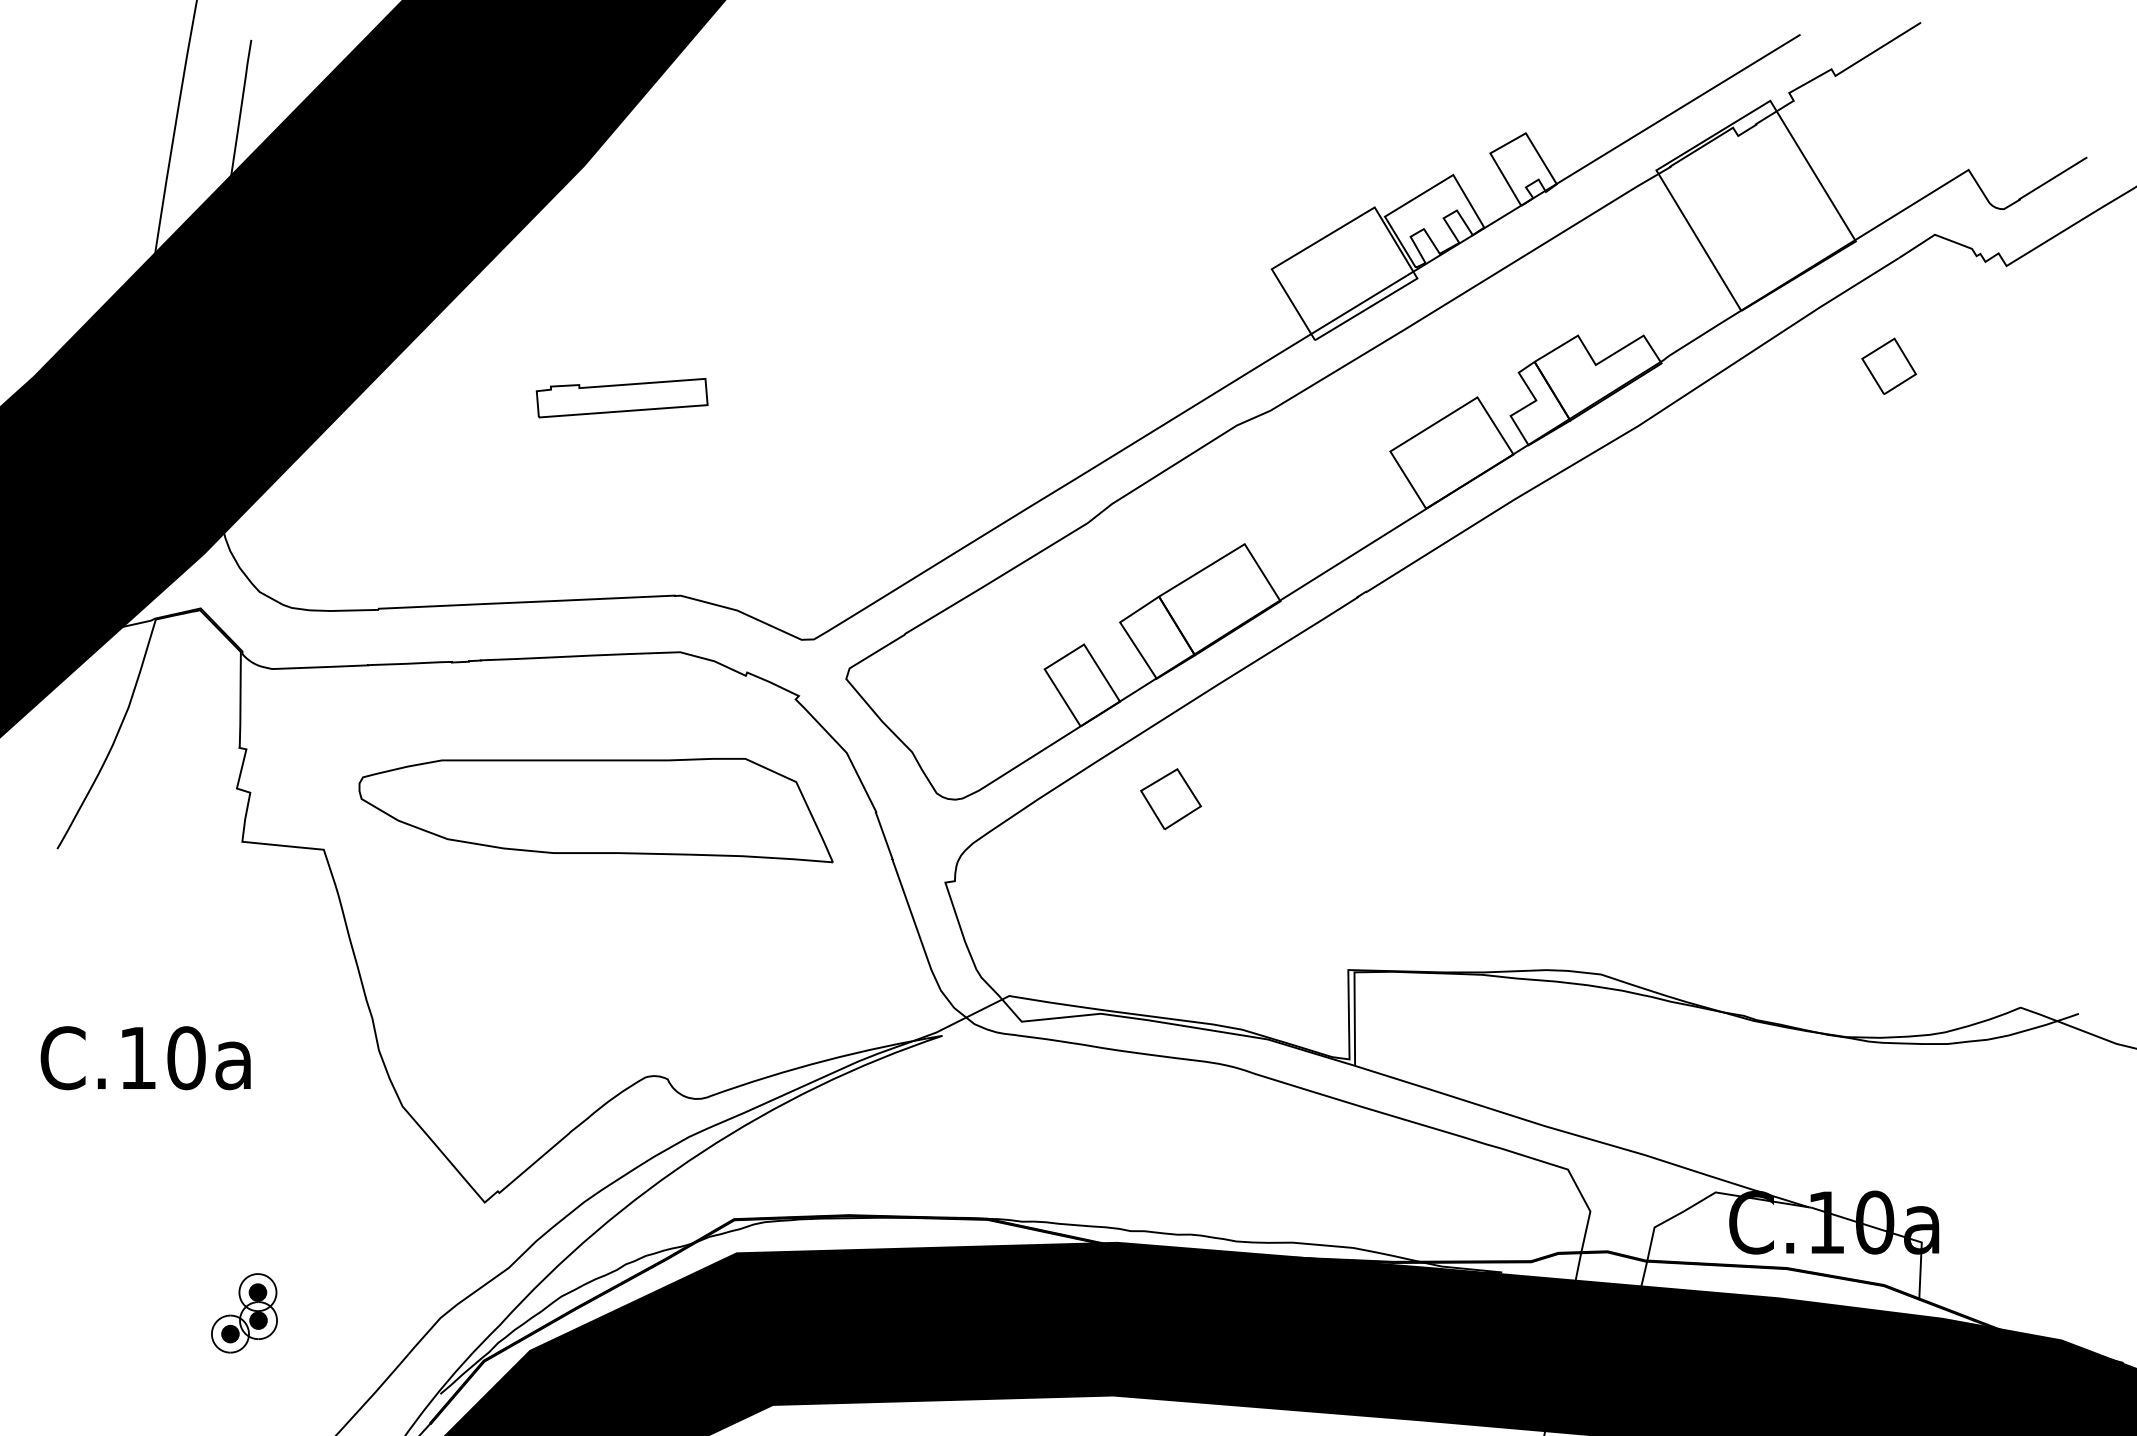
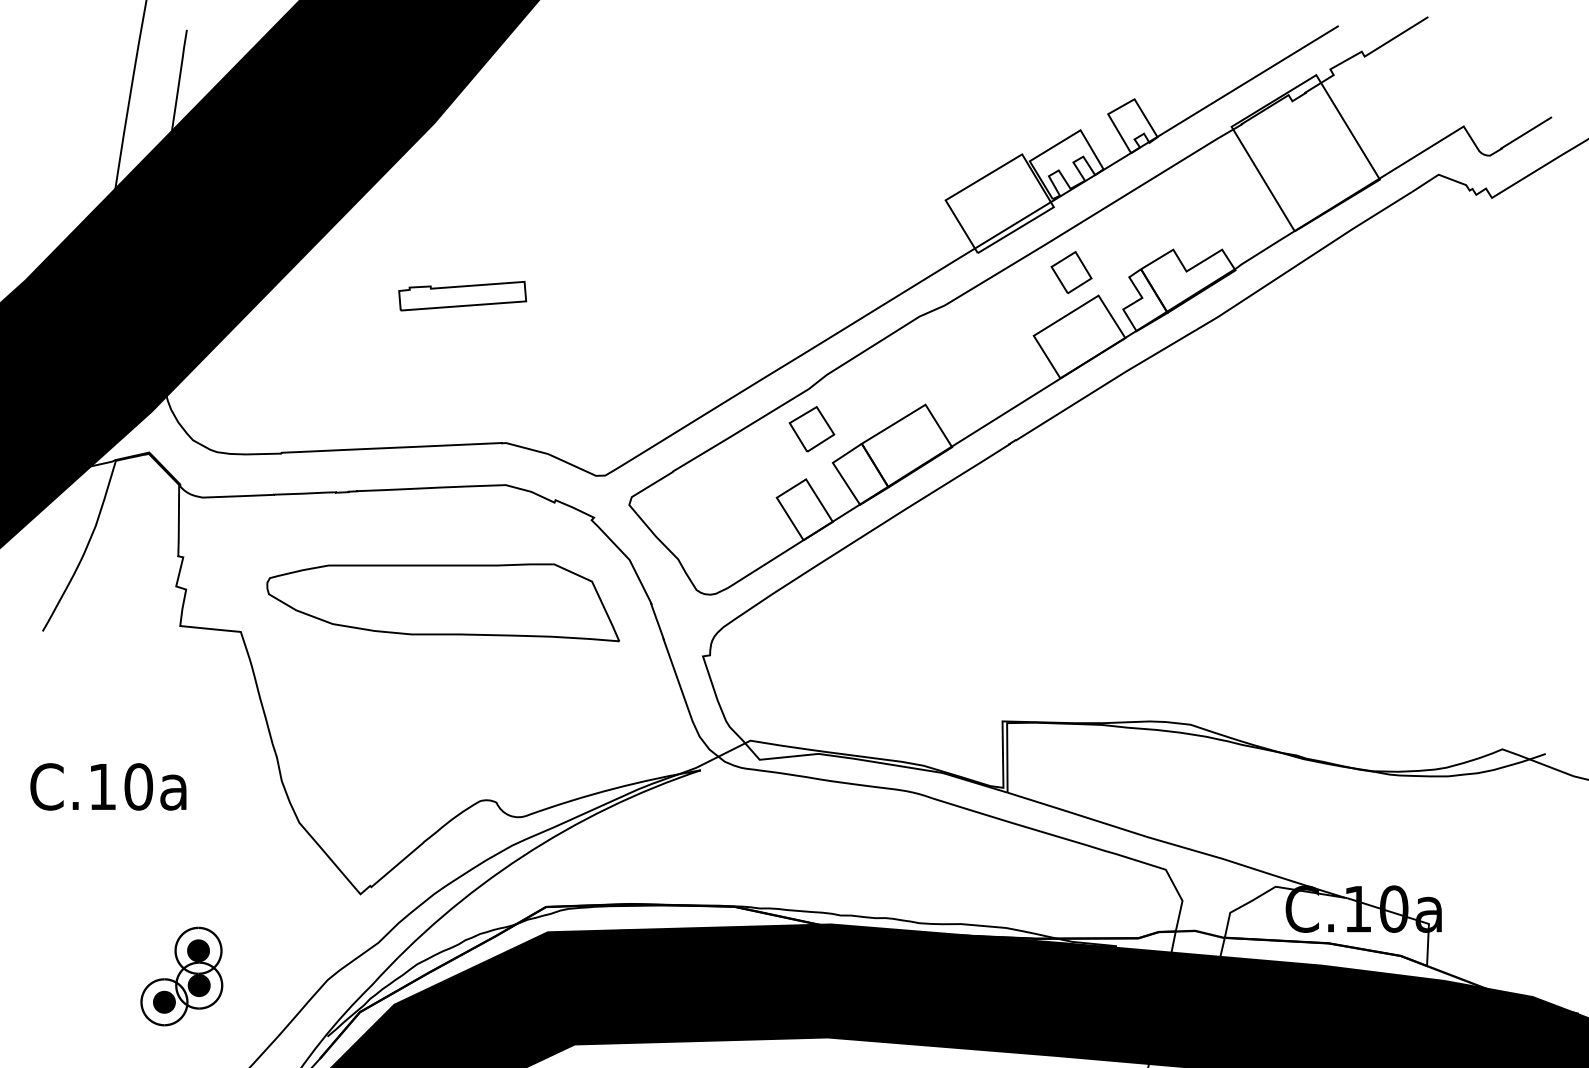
part: (1888, 365) -> (1071, 271), moved
part: (1170, 798) -> (811, 428), moved
part: (244, 1313) -> (181, 976), size x1.67

